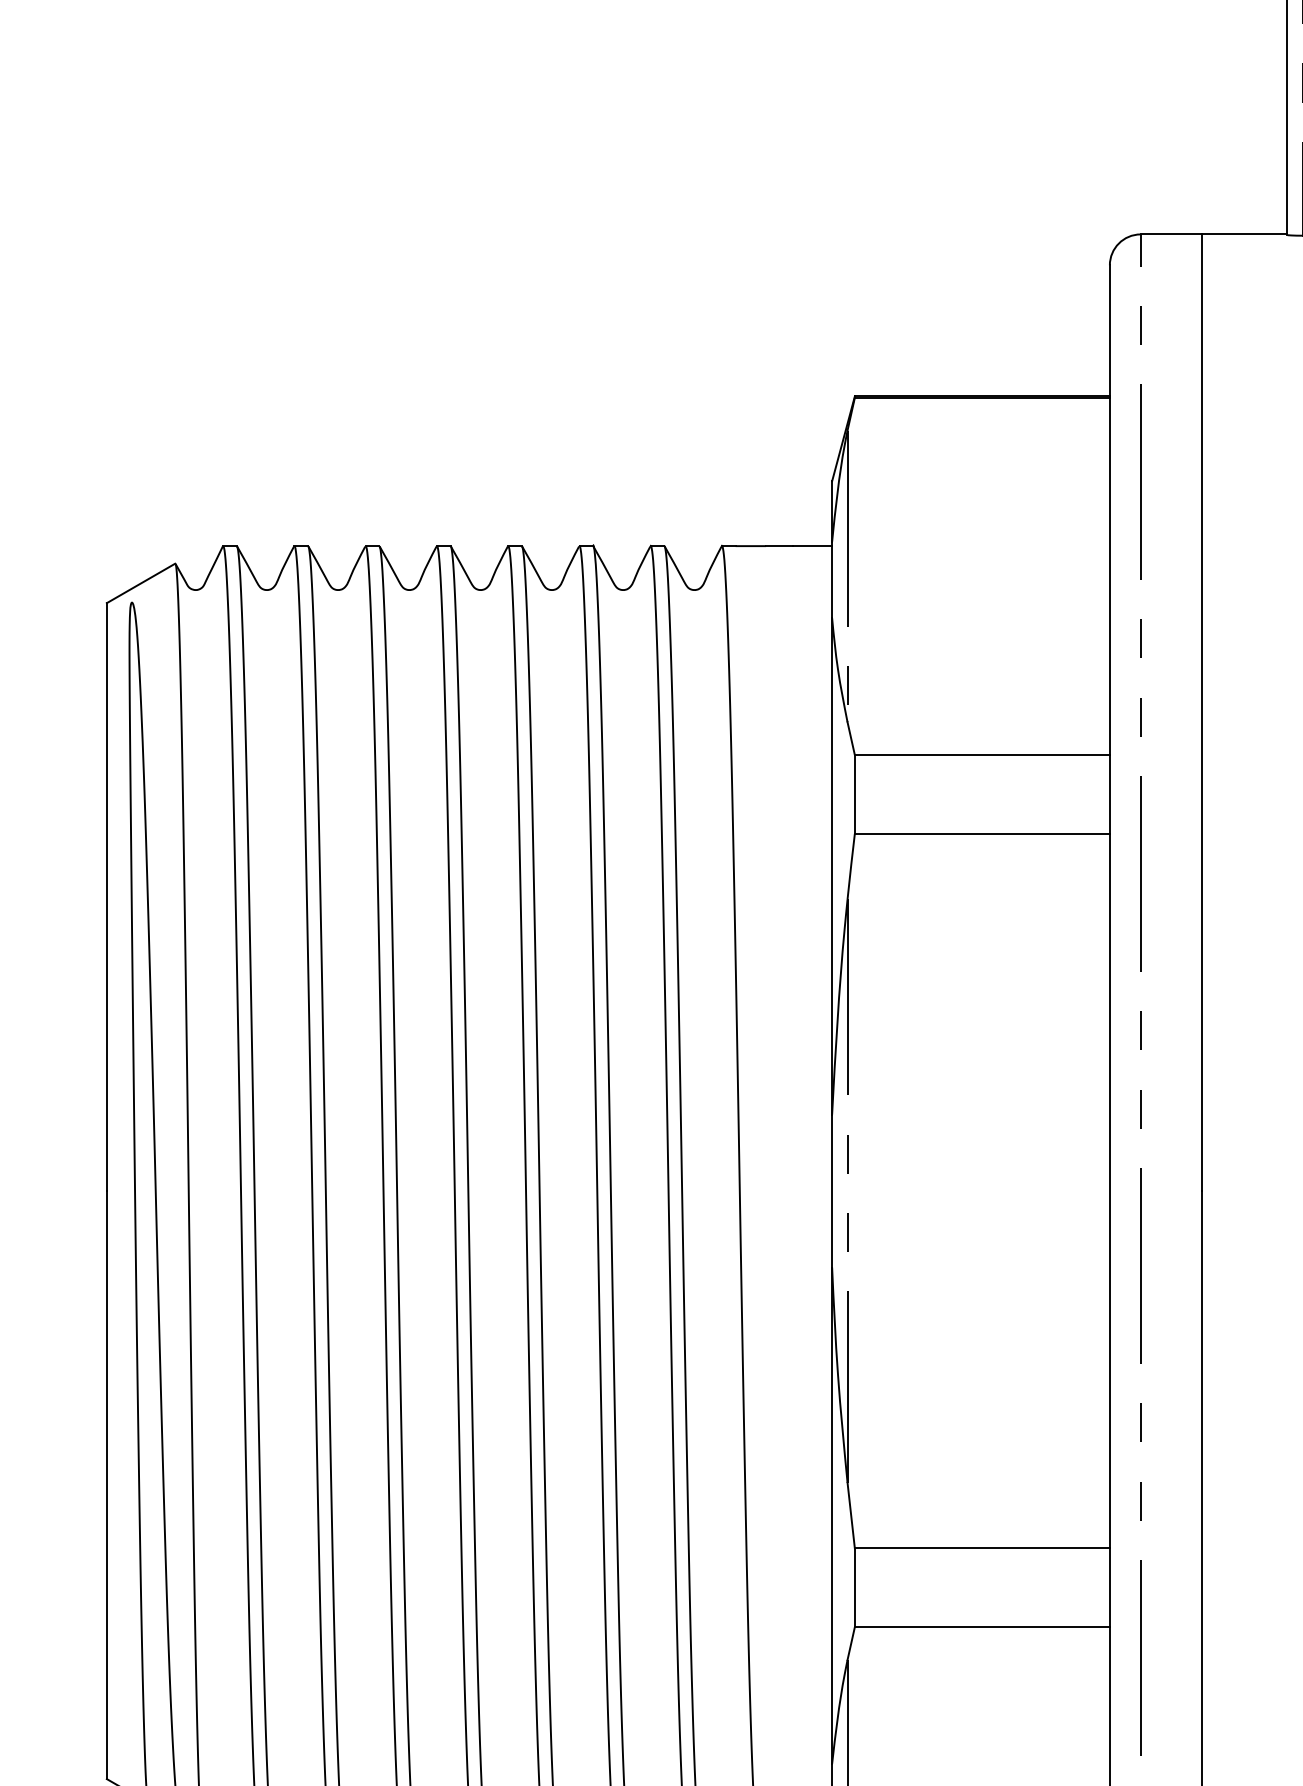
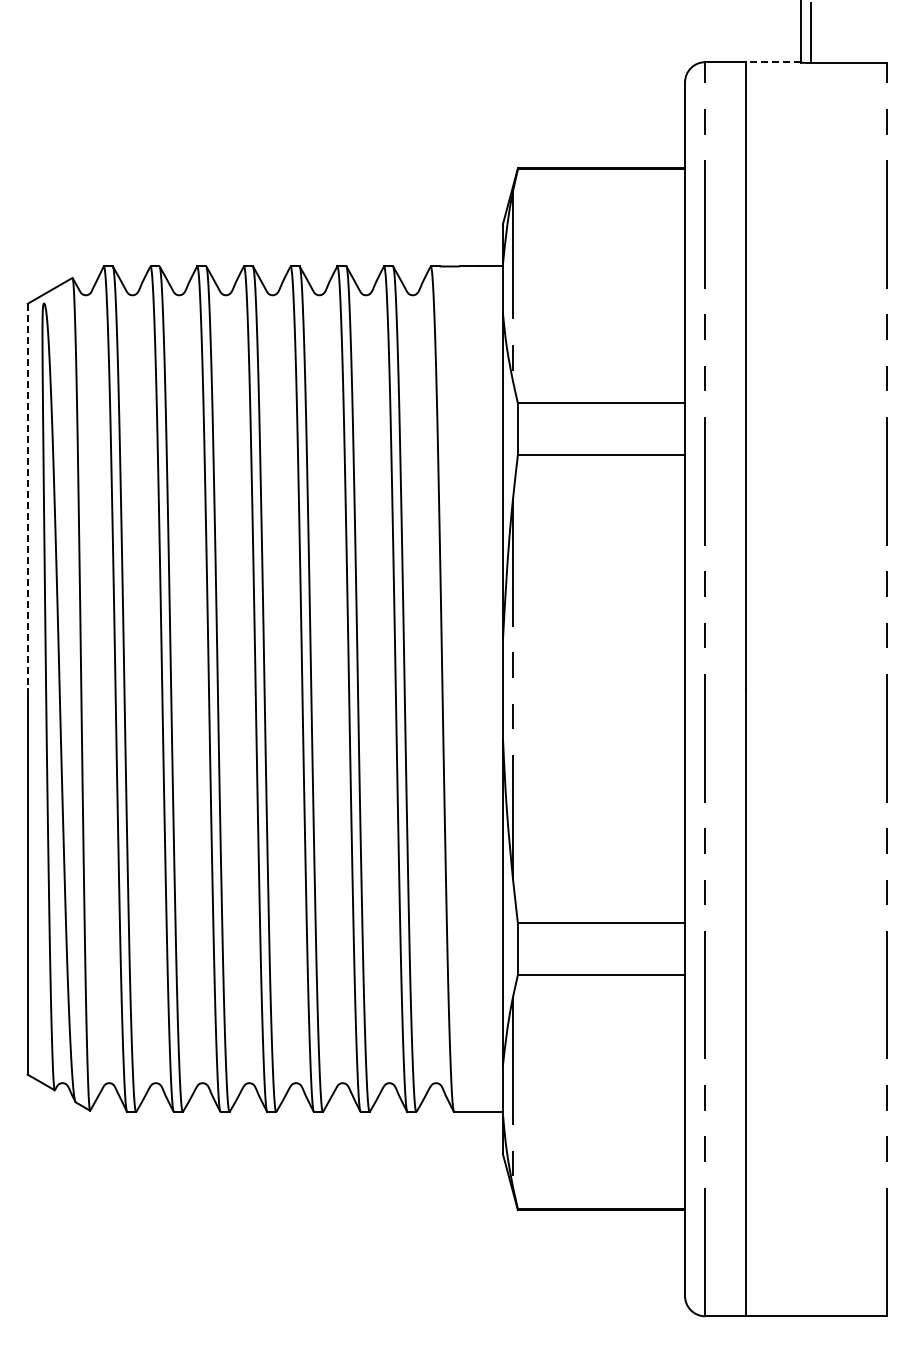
line: (1244, 234) -> (773, 62), solid -> dashed
line: (106, 897) -> (27, 496), solid -> dashed

